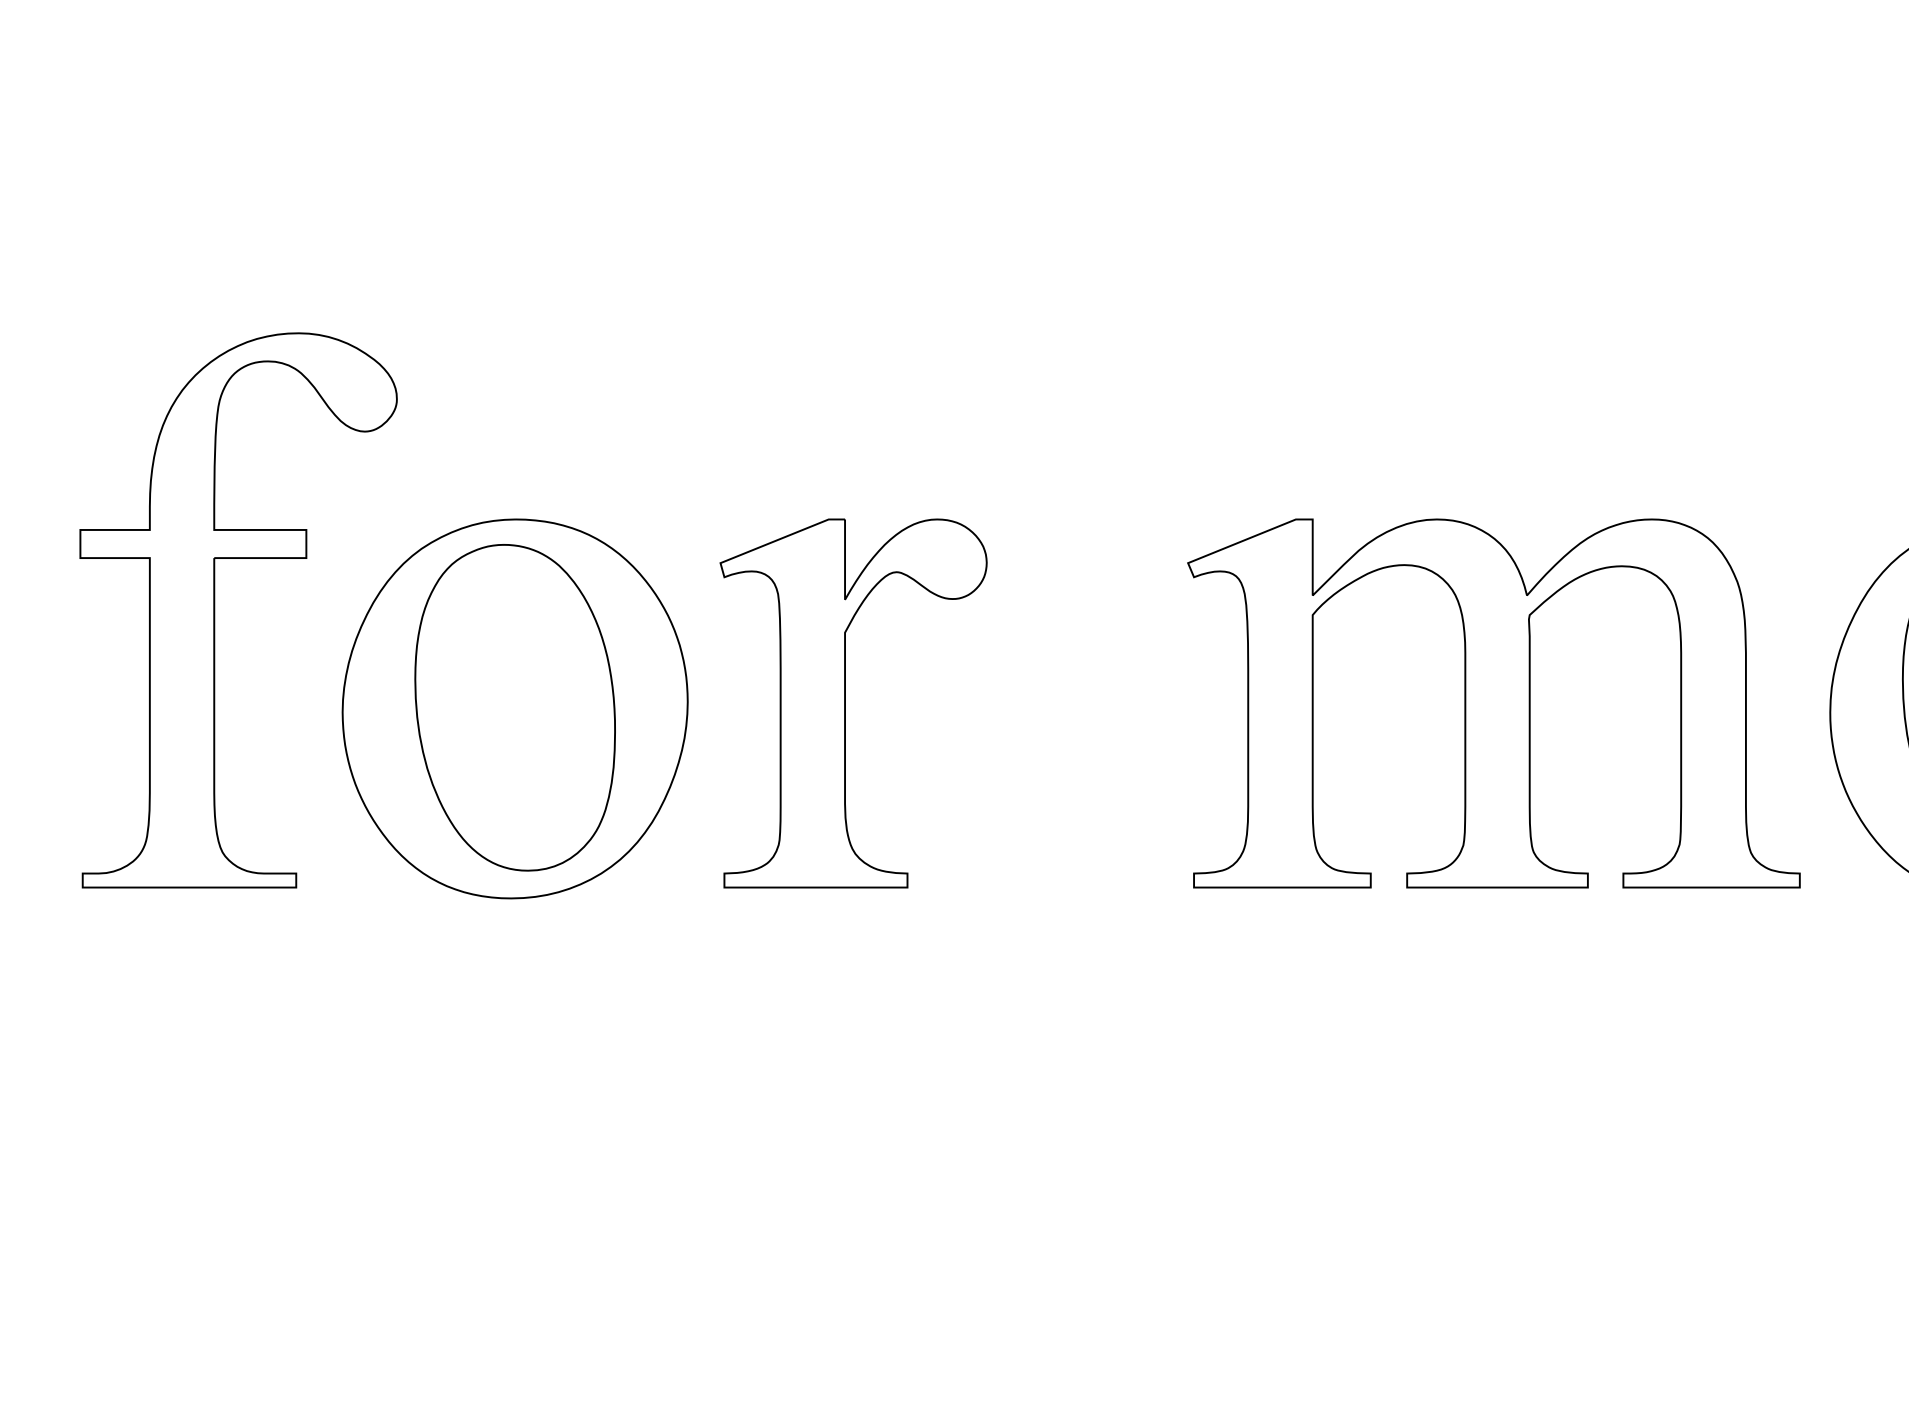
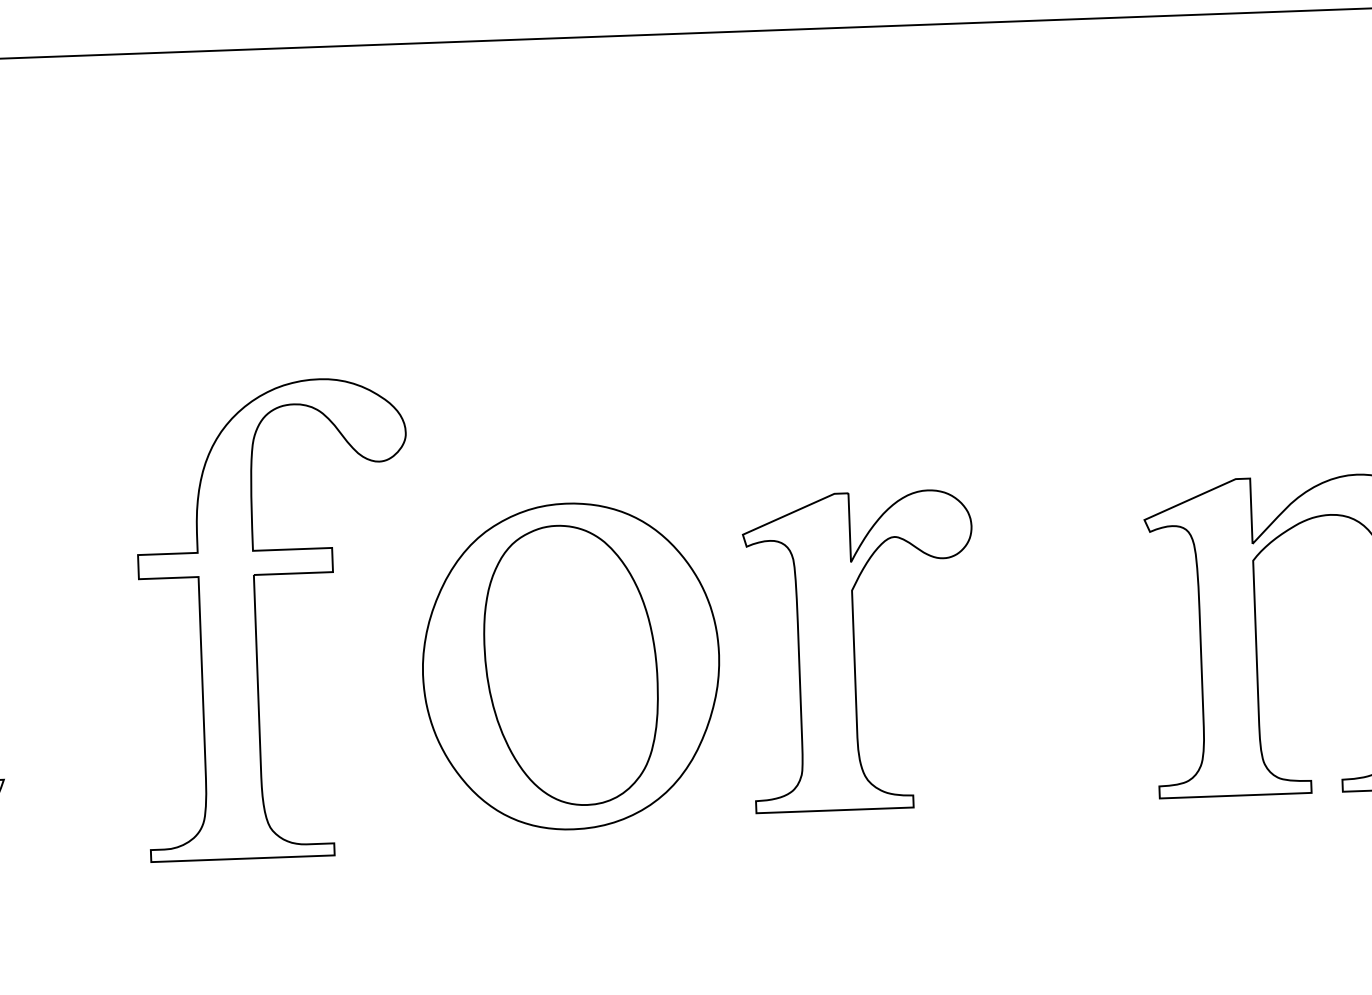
part: (215, 610) -> (256, 619), moved

